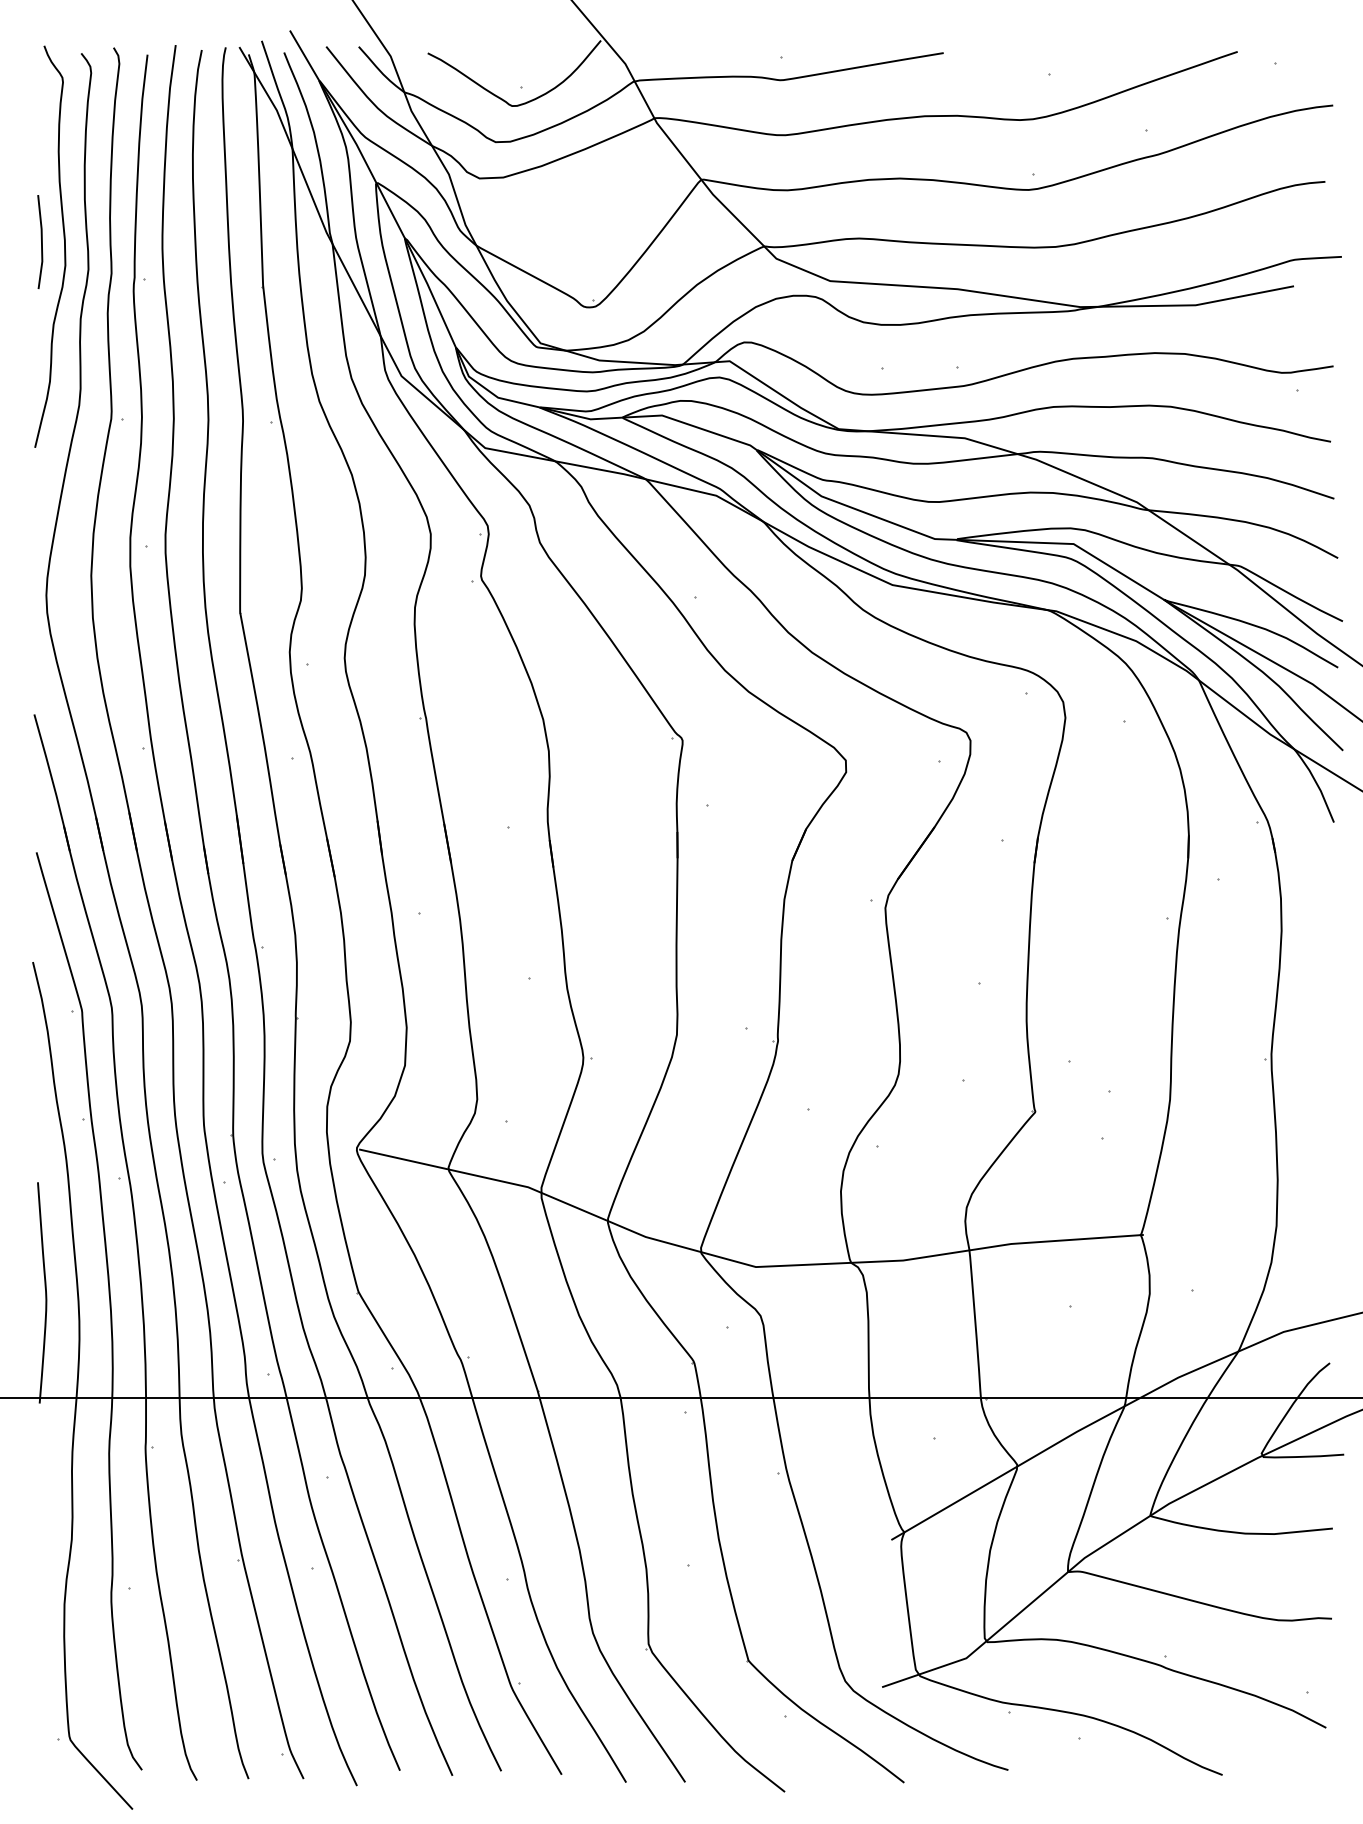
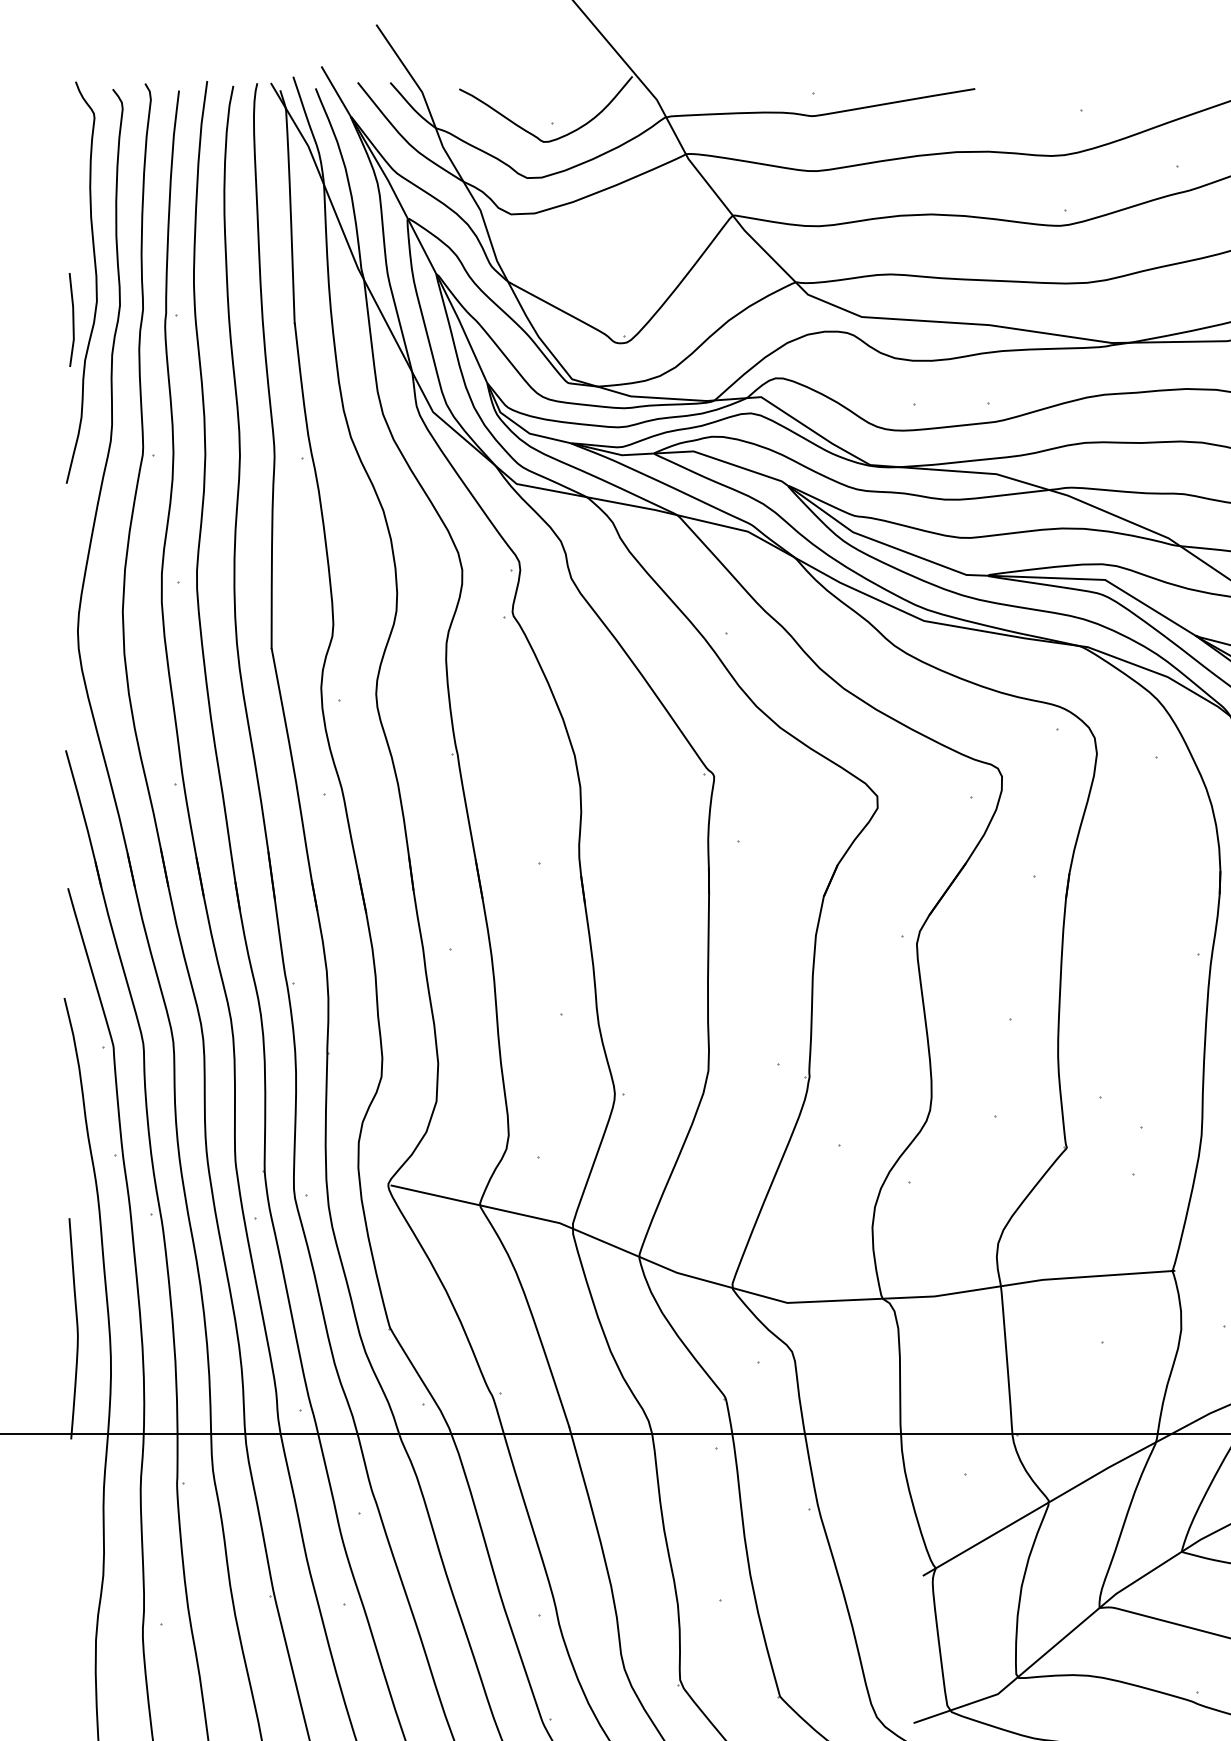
line: (41, 241) -> (73, 319), moved

